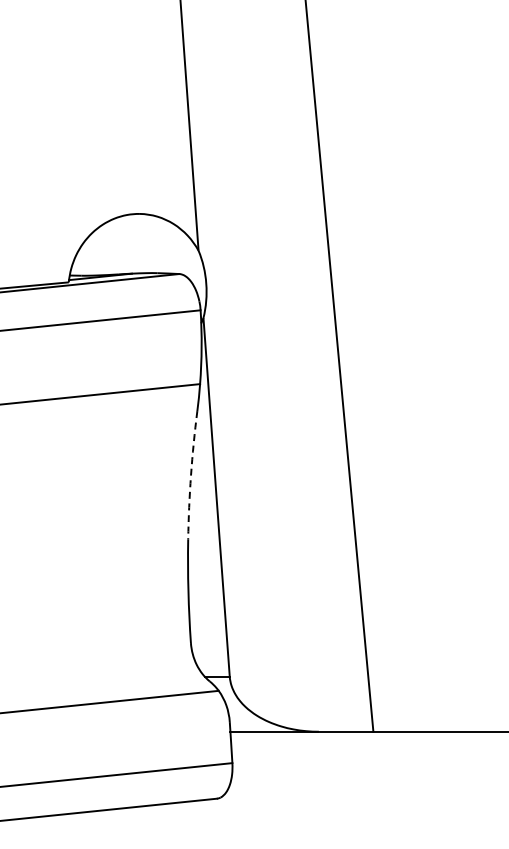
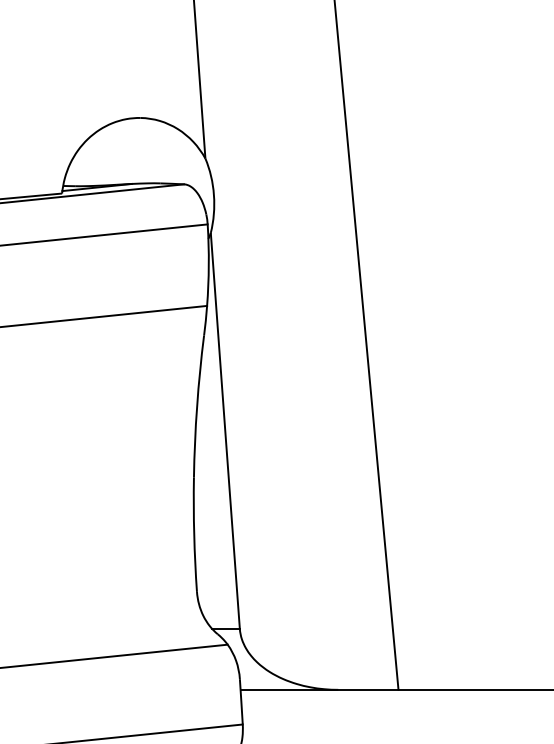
arc: (191, 475) -> (197, 406), dashed -> solid

